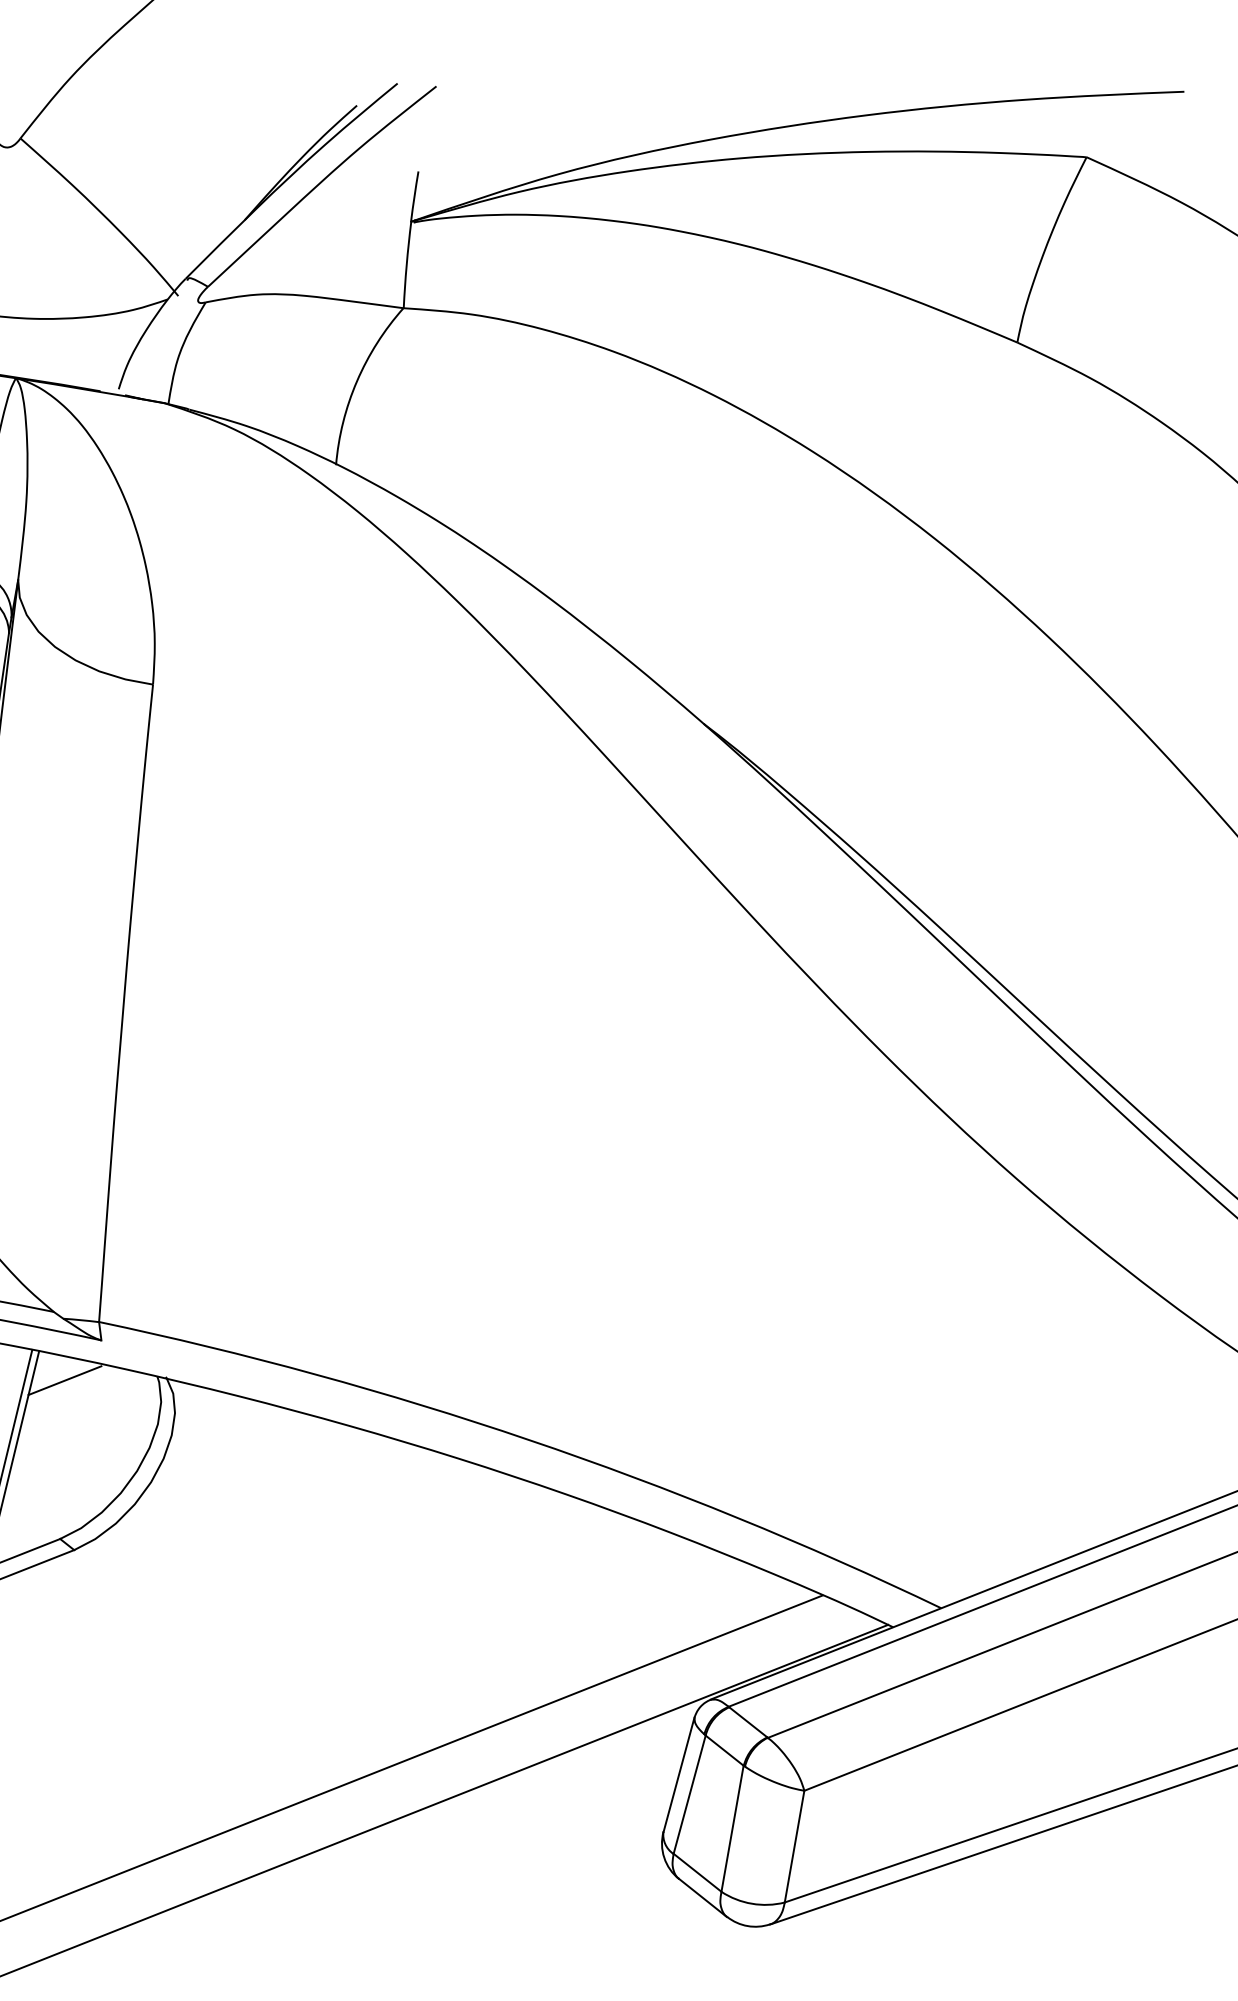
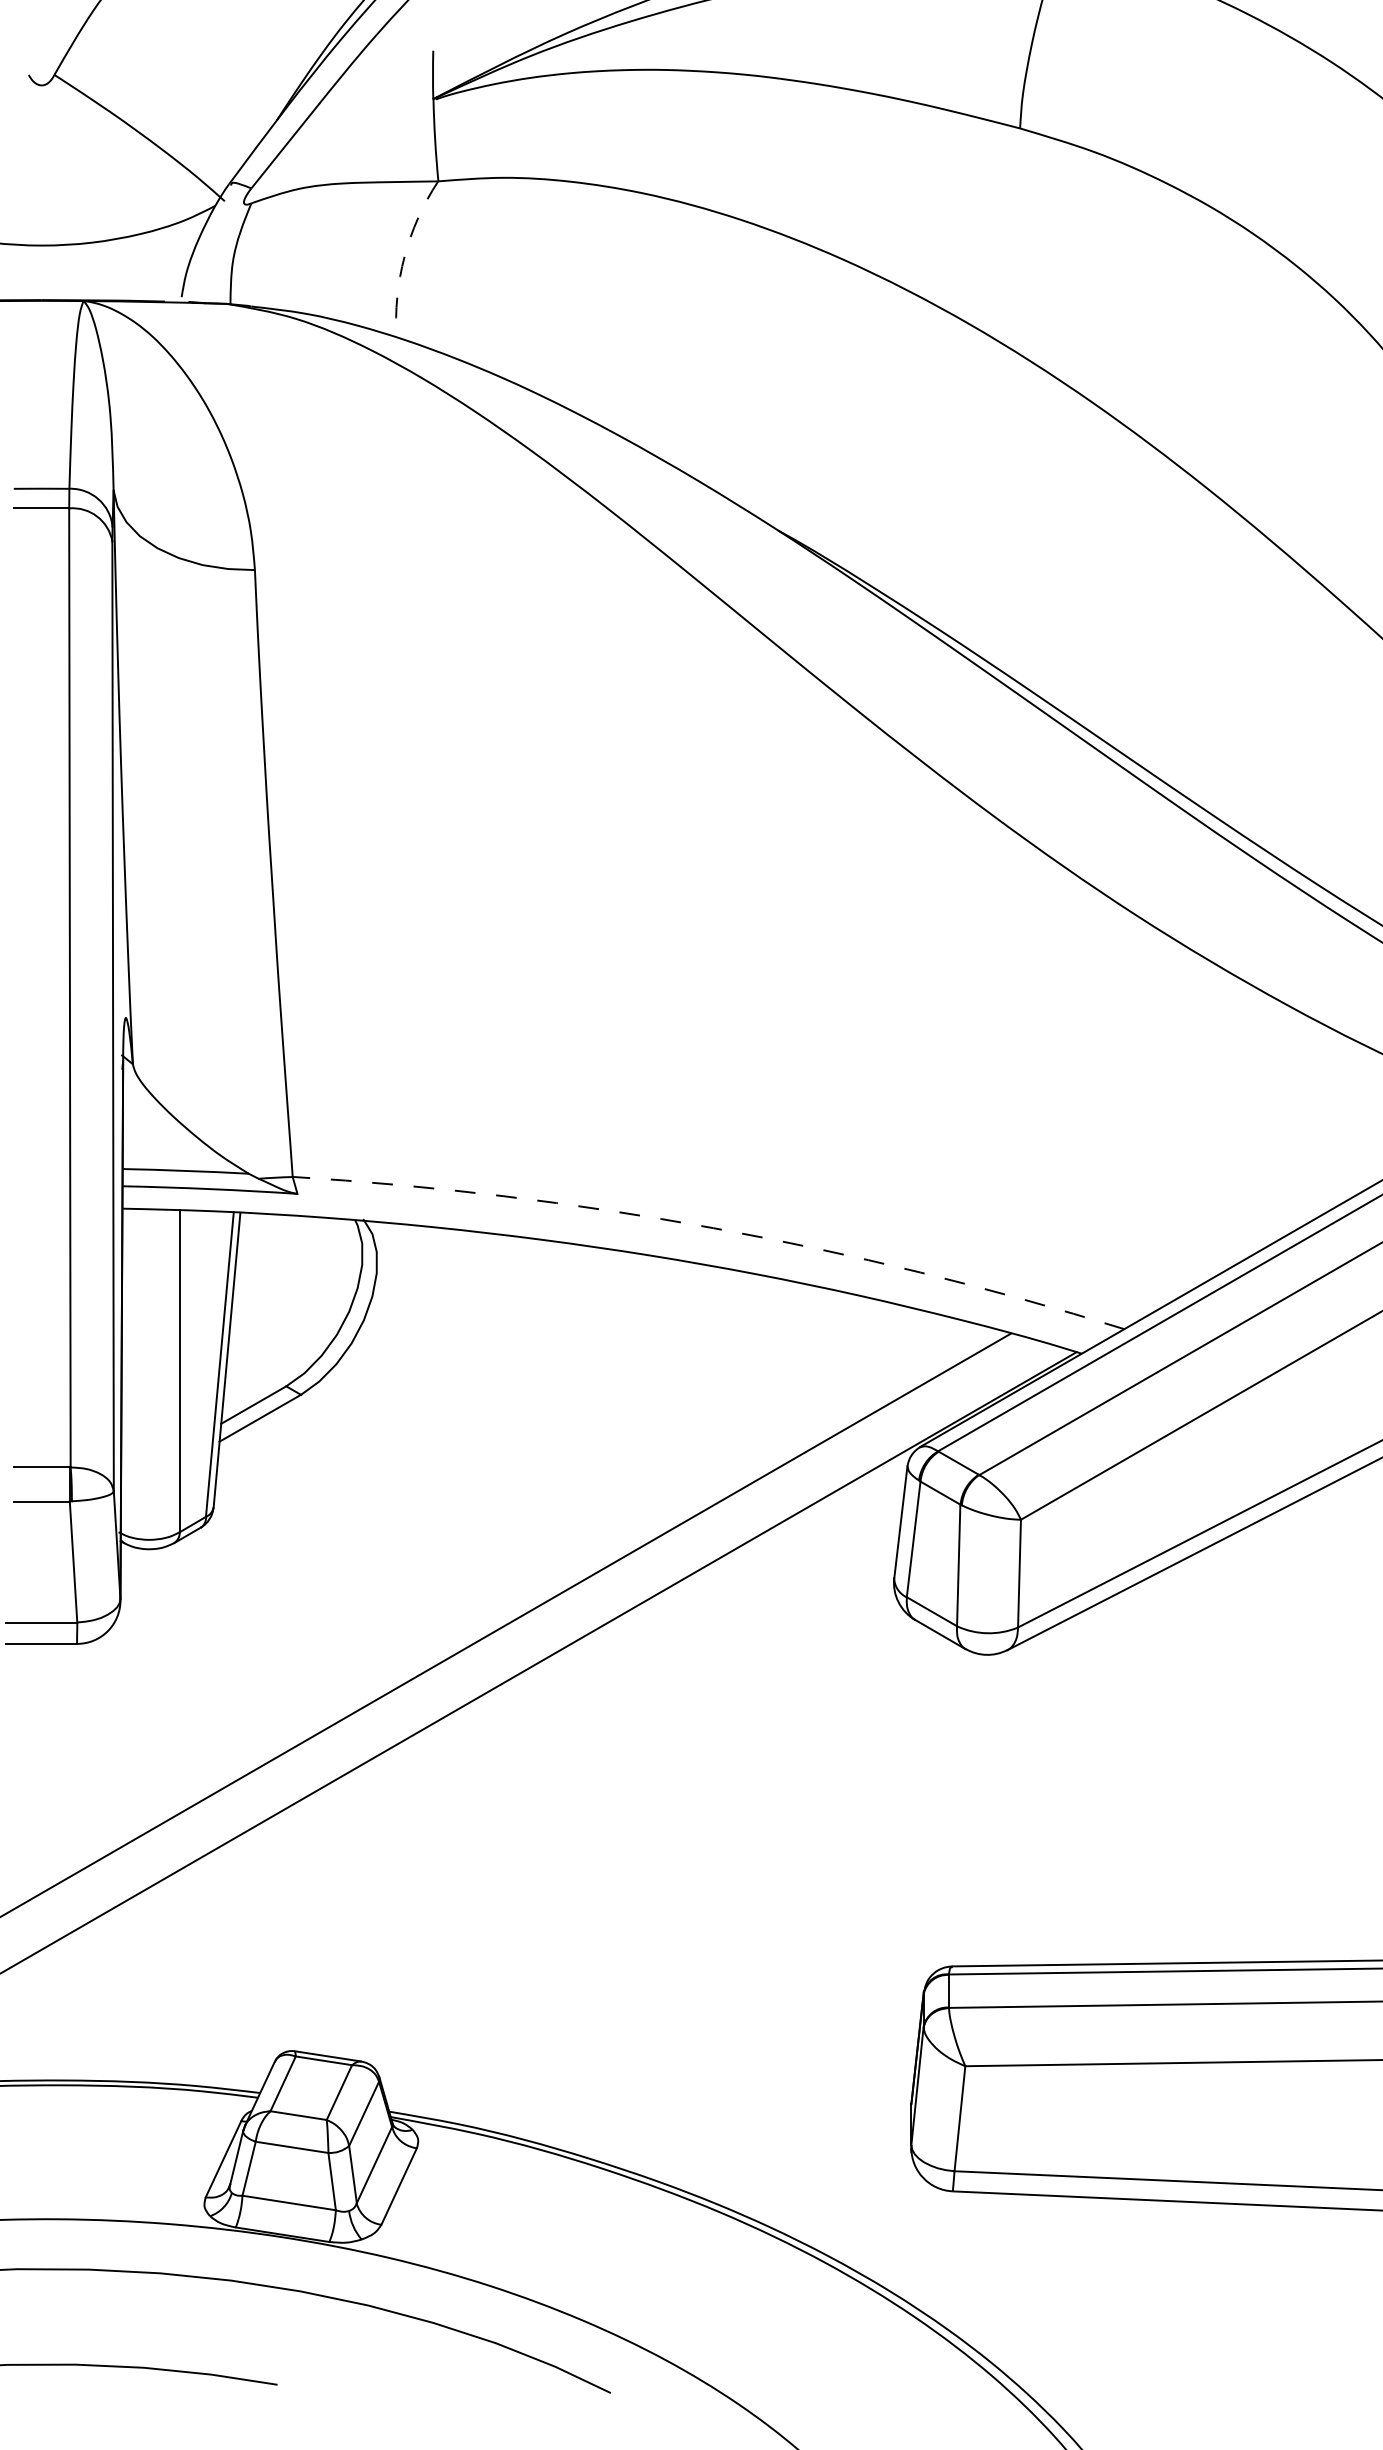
arc: (356, 381) -> (404, 256), solid -> dashed
line: (64, 1380) -> (268, 1236), removed
arc: (529, 1440) -> (713, 1228), solid -> dashed

